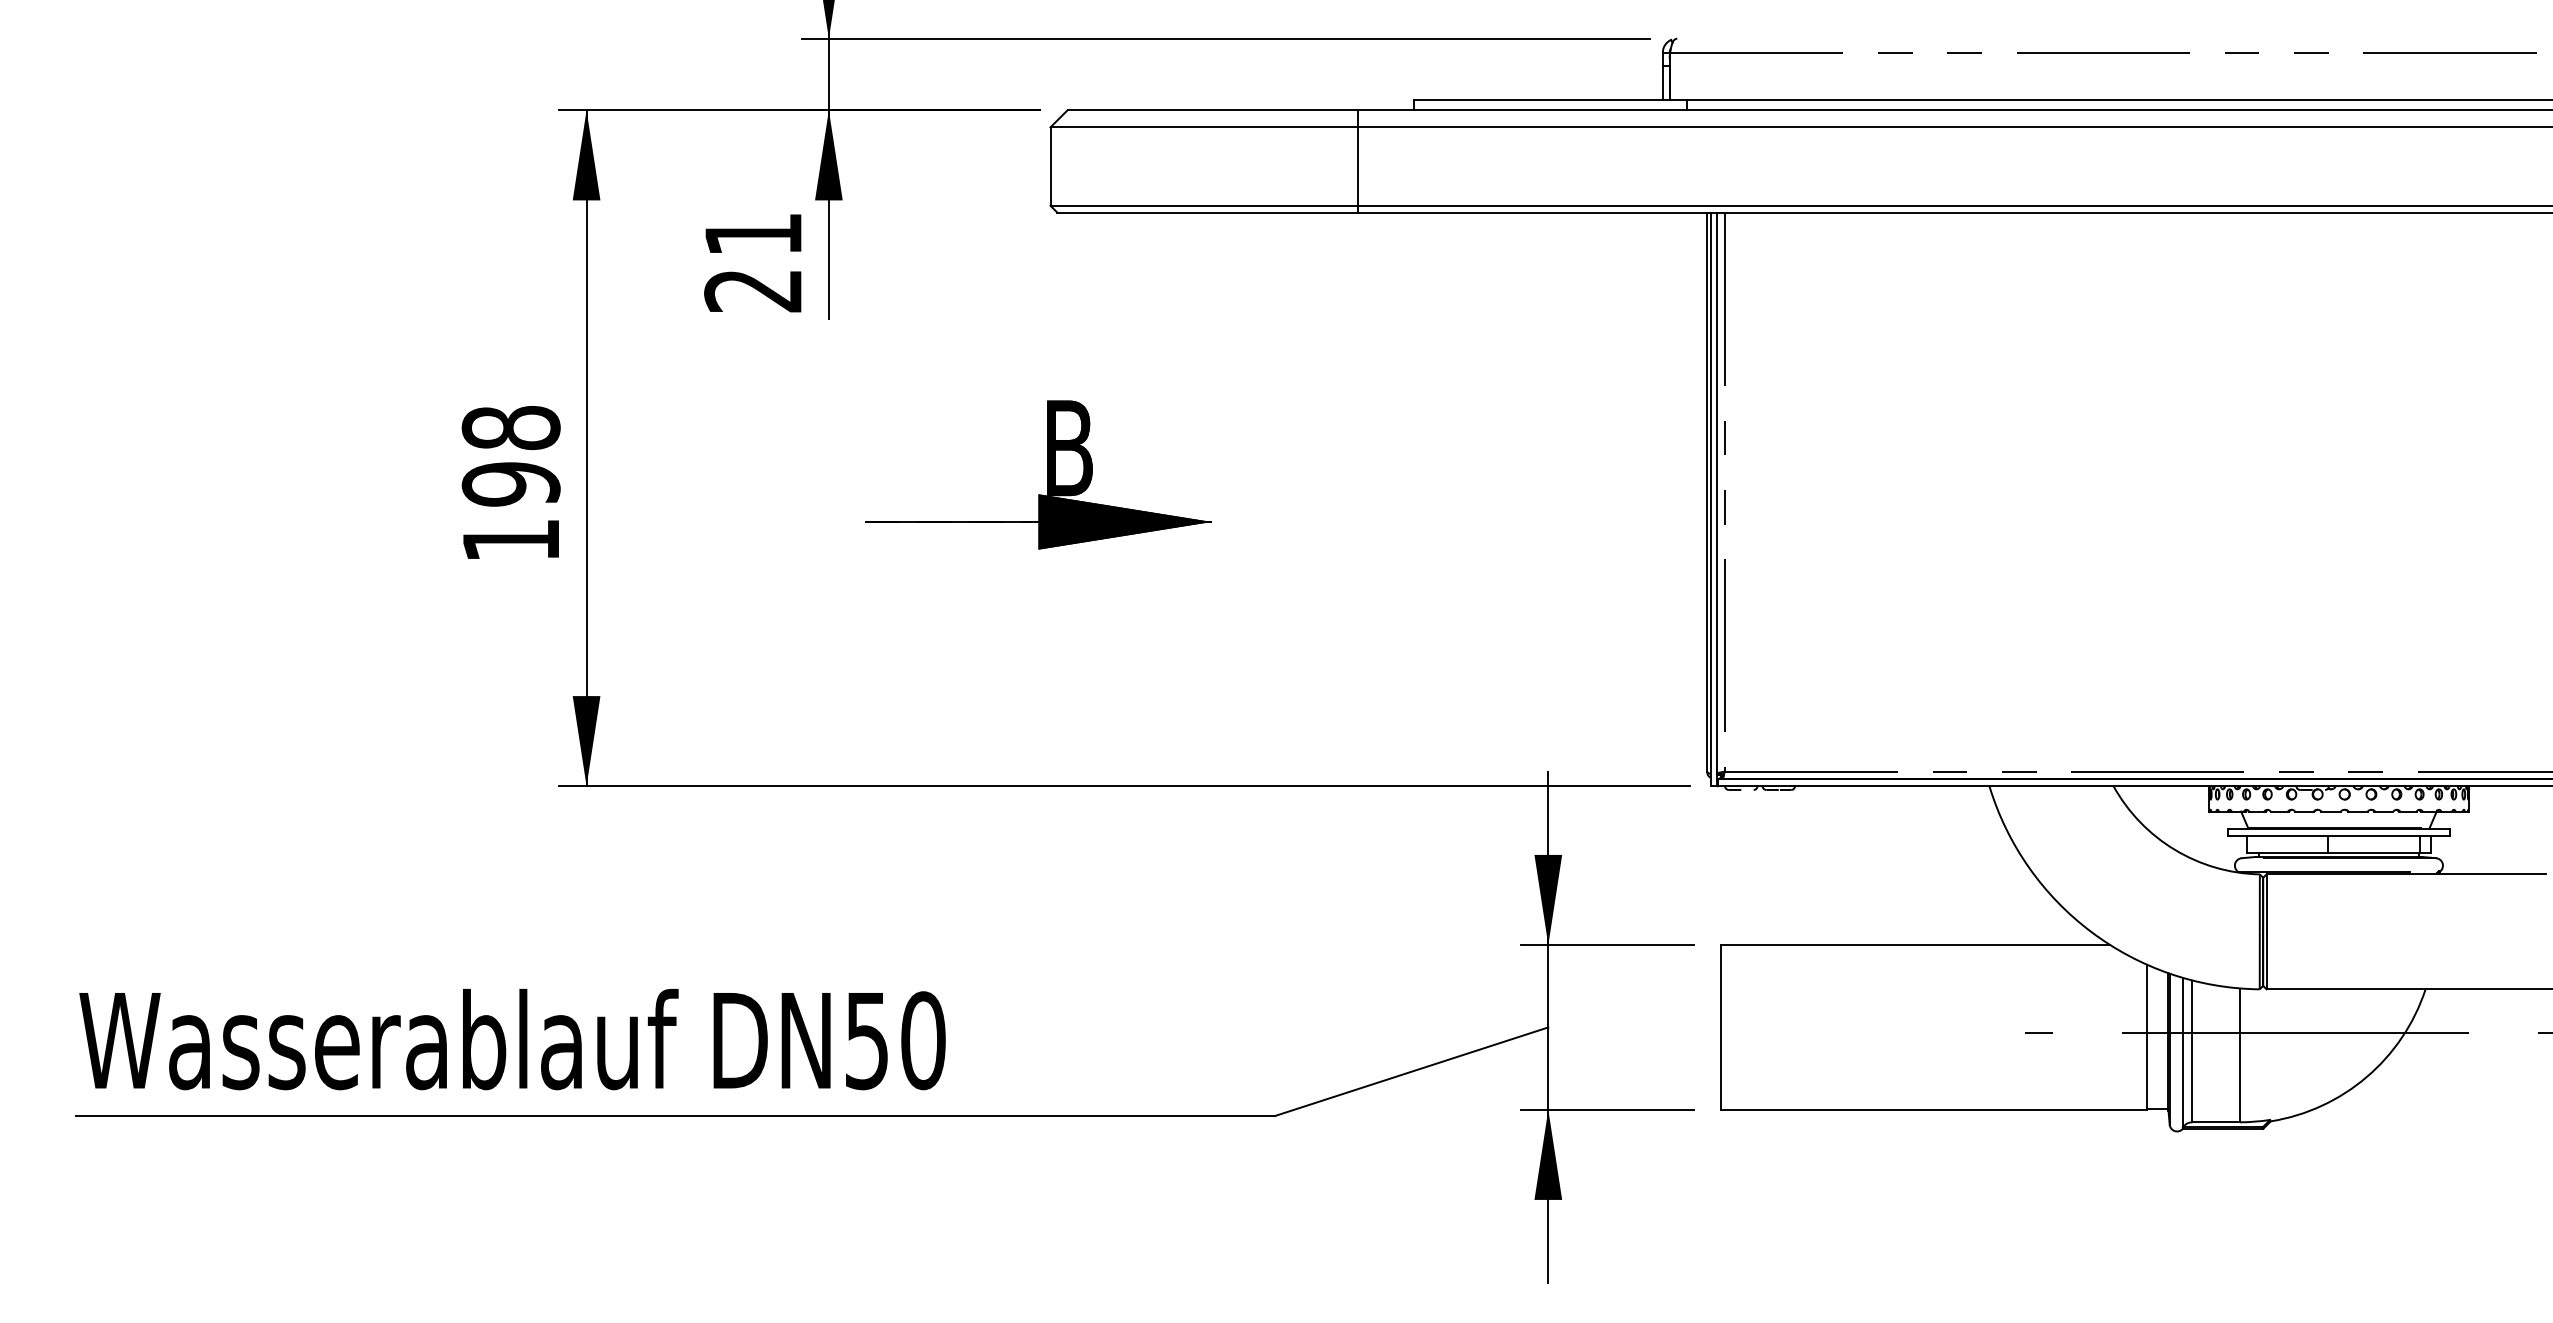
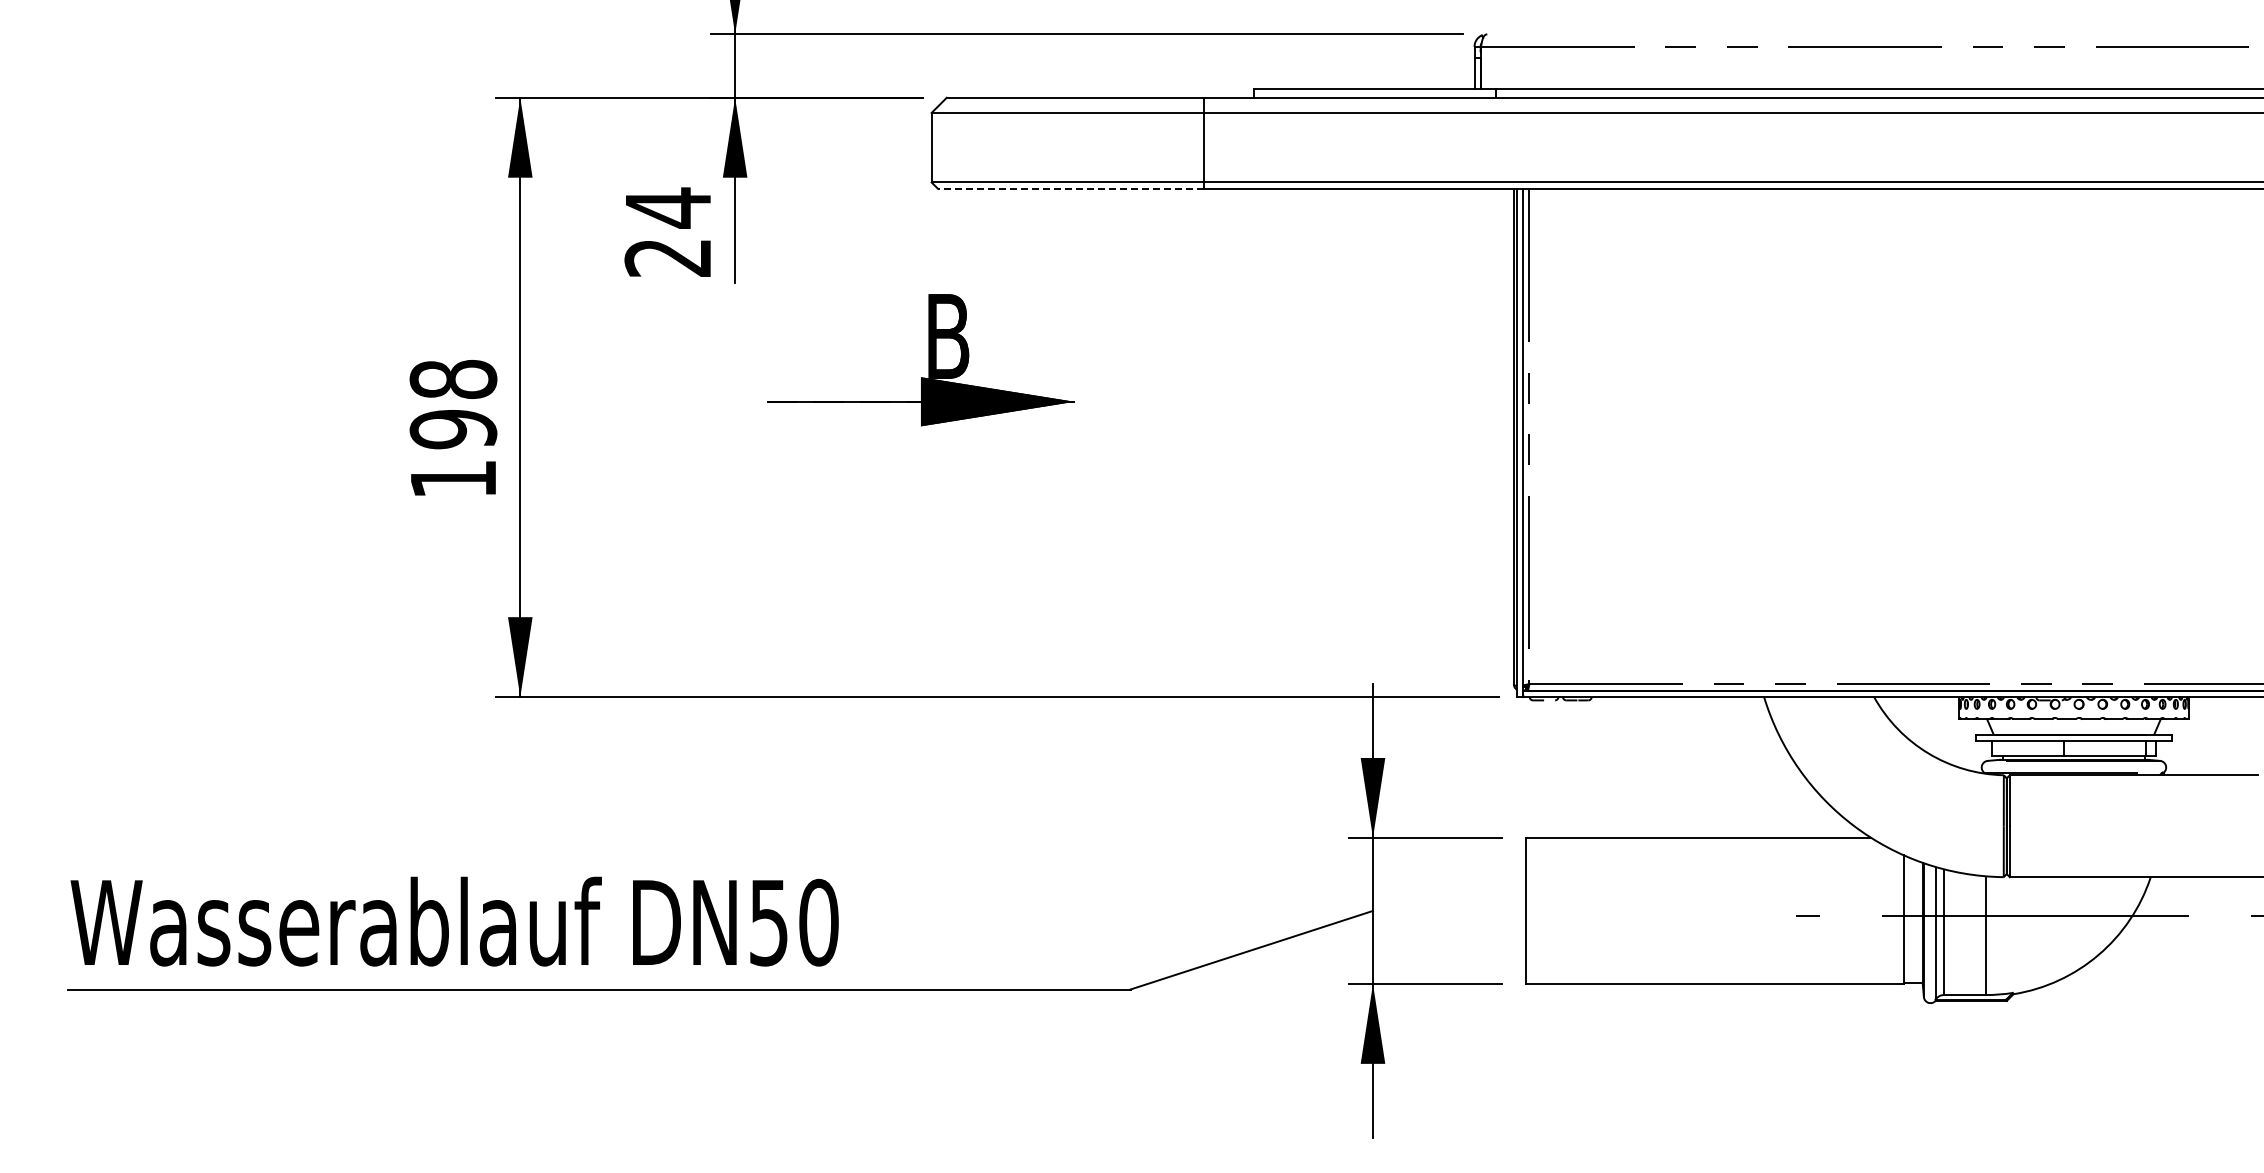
line: (1207, 212) -> (1070, 188), solid -> dashed
text: (753, 234) -> (668, 207), 21 -> 24
part: (1046, 475) -> (928, 360), moved

